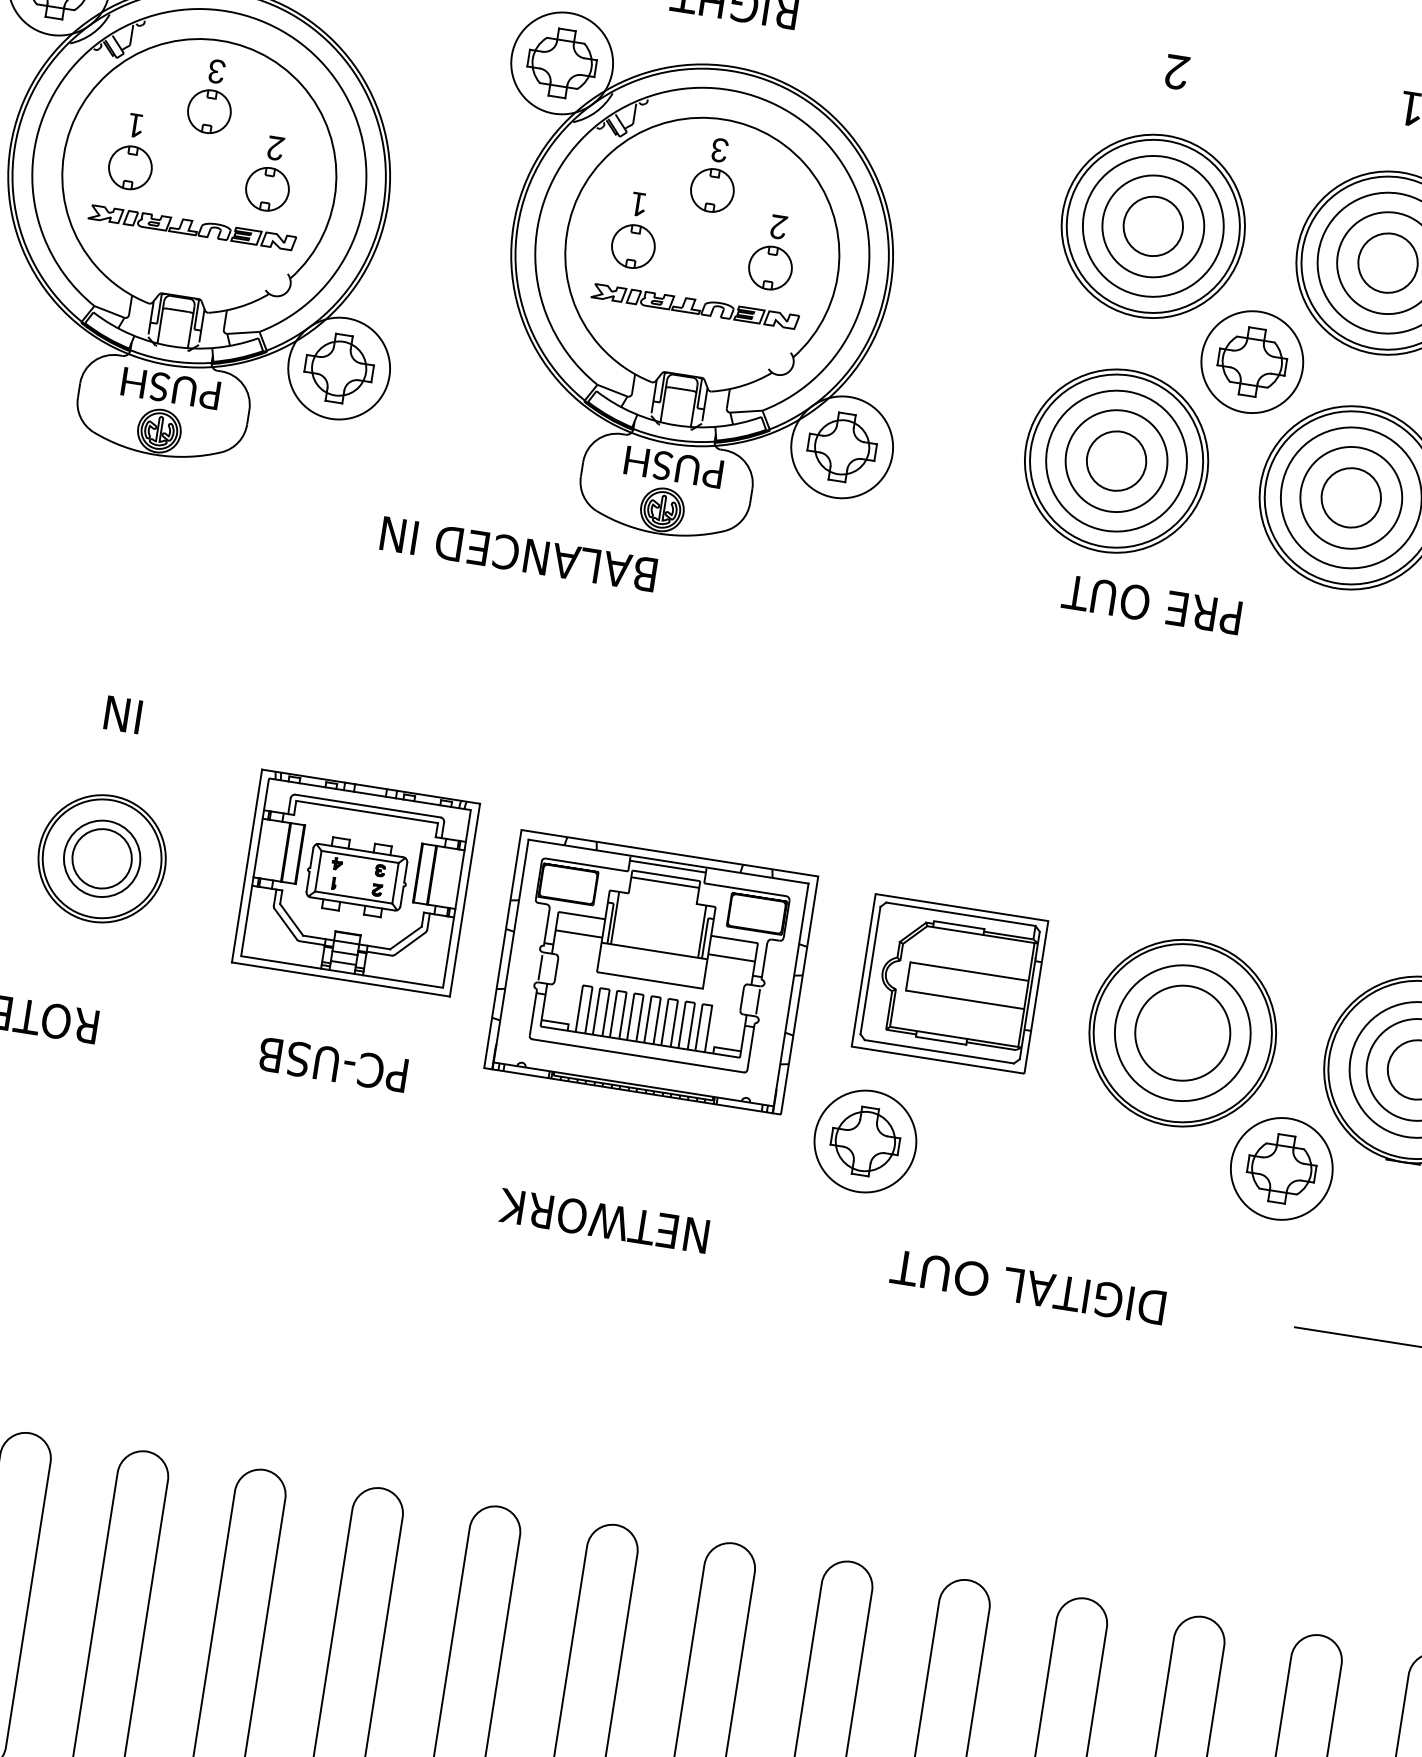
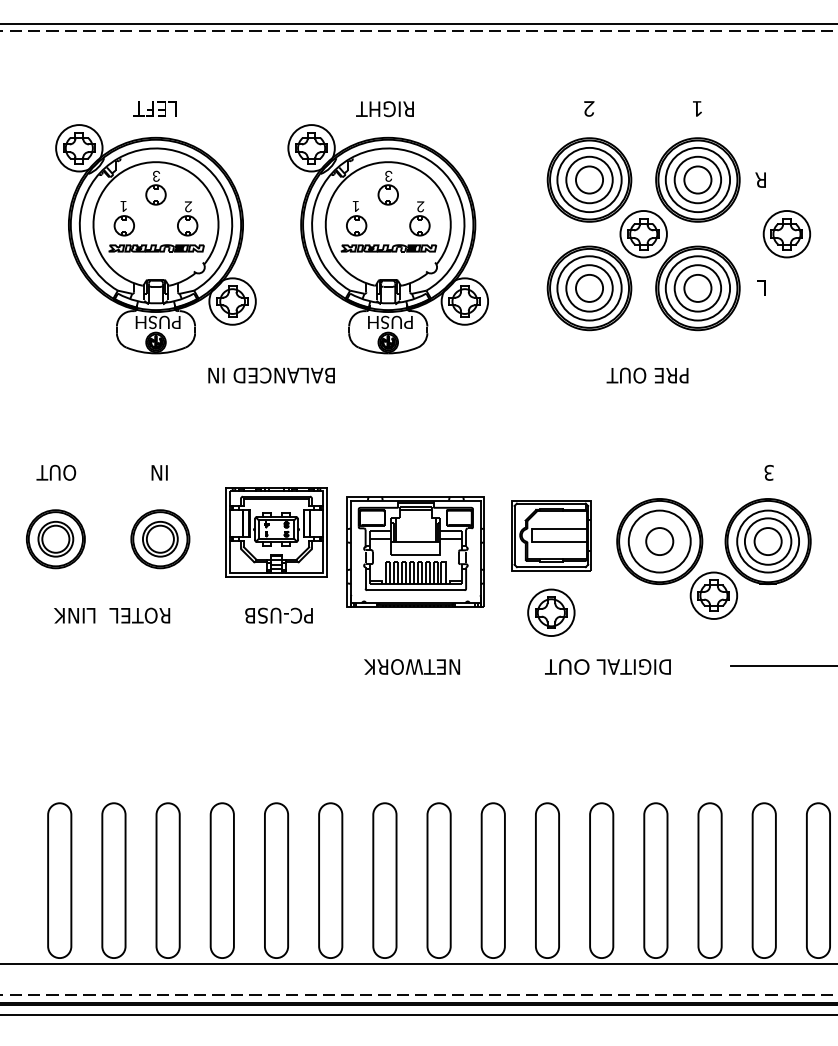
text: (518, 554) -> (271, 375), moved
text: (1151, 604) -> (647, 375), moved
circle: (1182, 1032) -> (659, 541), size x0.62
part: (865, 1140) -> (551, 612), moved

